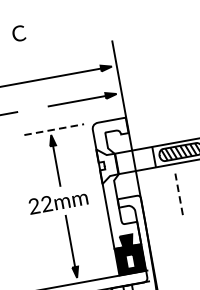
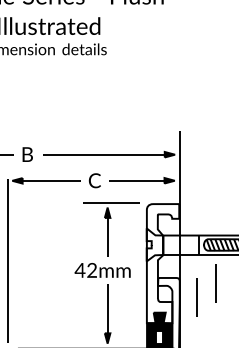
text: (18, 33) -> (94, 180), moved
line: (54, 129) -> (111, 203), dashed -> solid
line: (178, 194) -> (215, 283), dashed -> solid
text: (33, 206) -> (79, 270), 22mm -> 42mm
line: (161, 212) -> (196, 297), added

